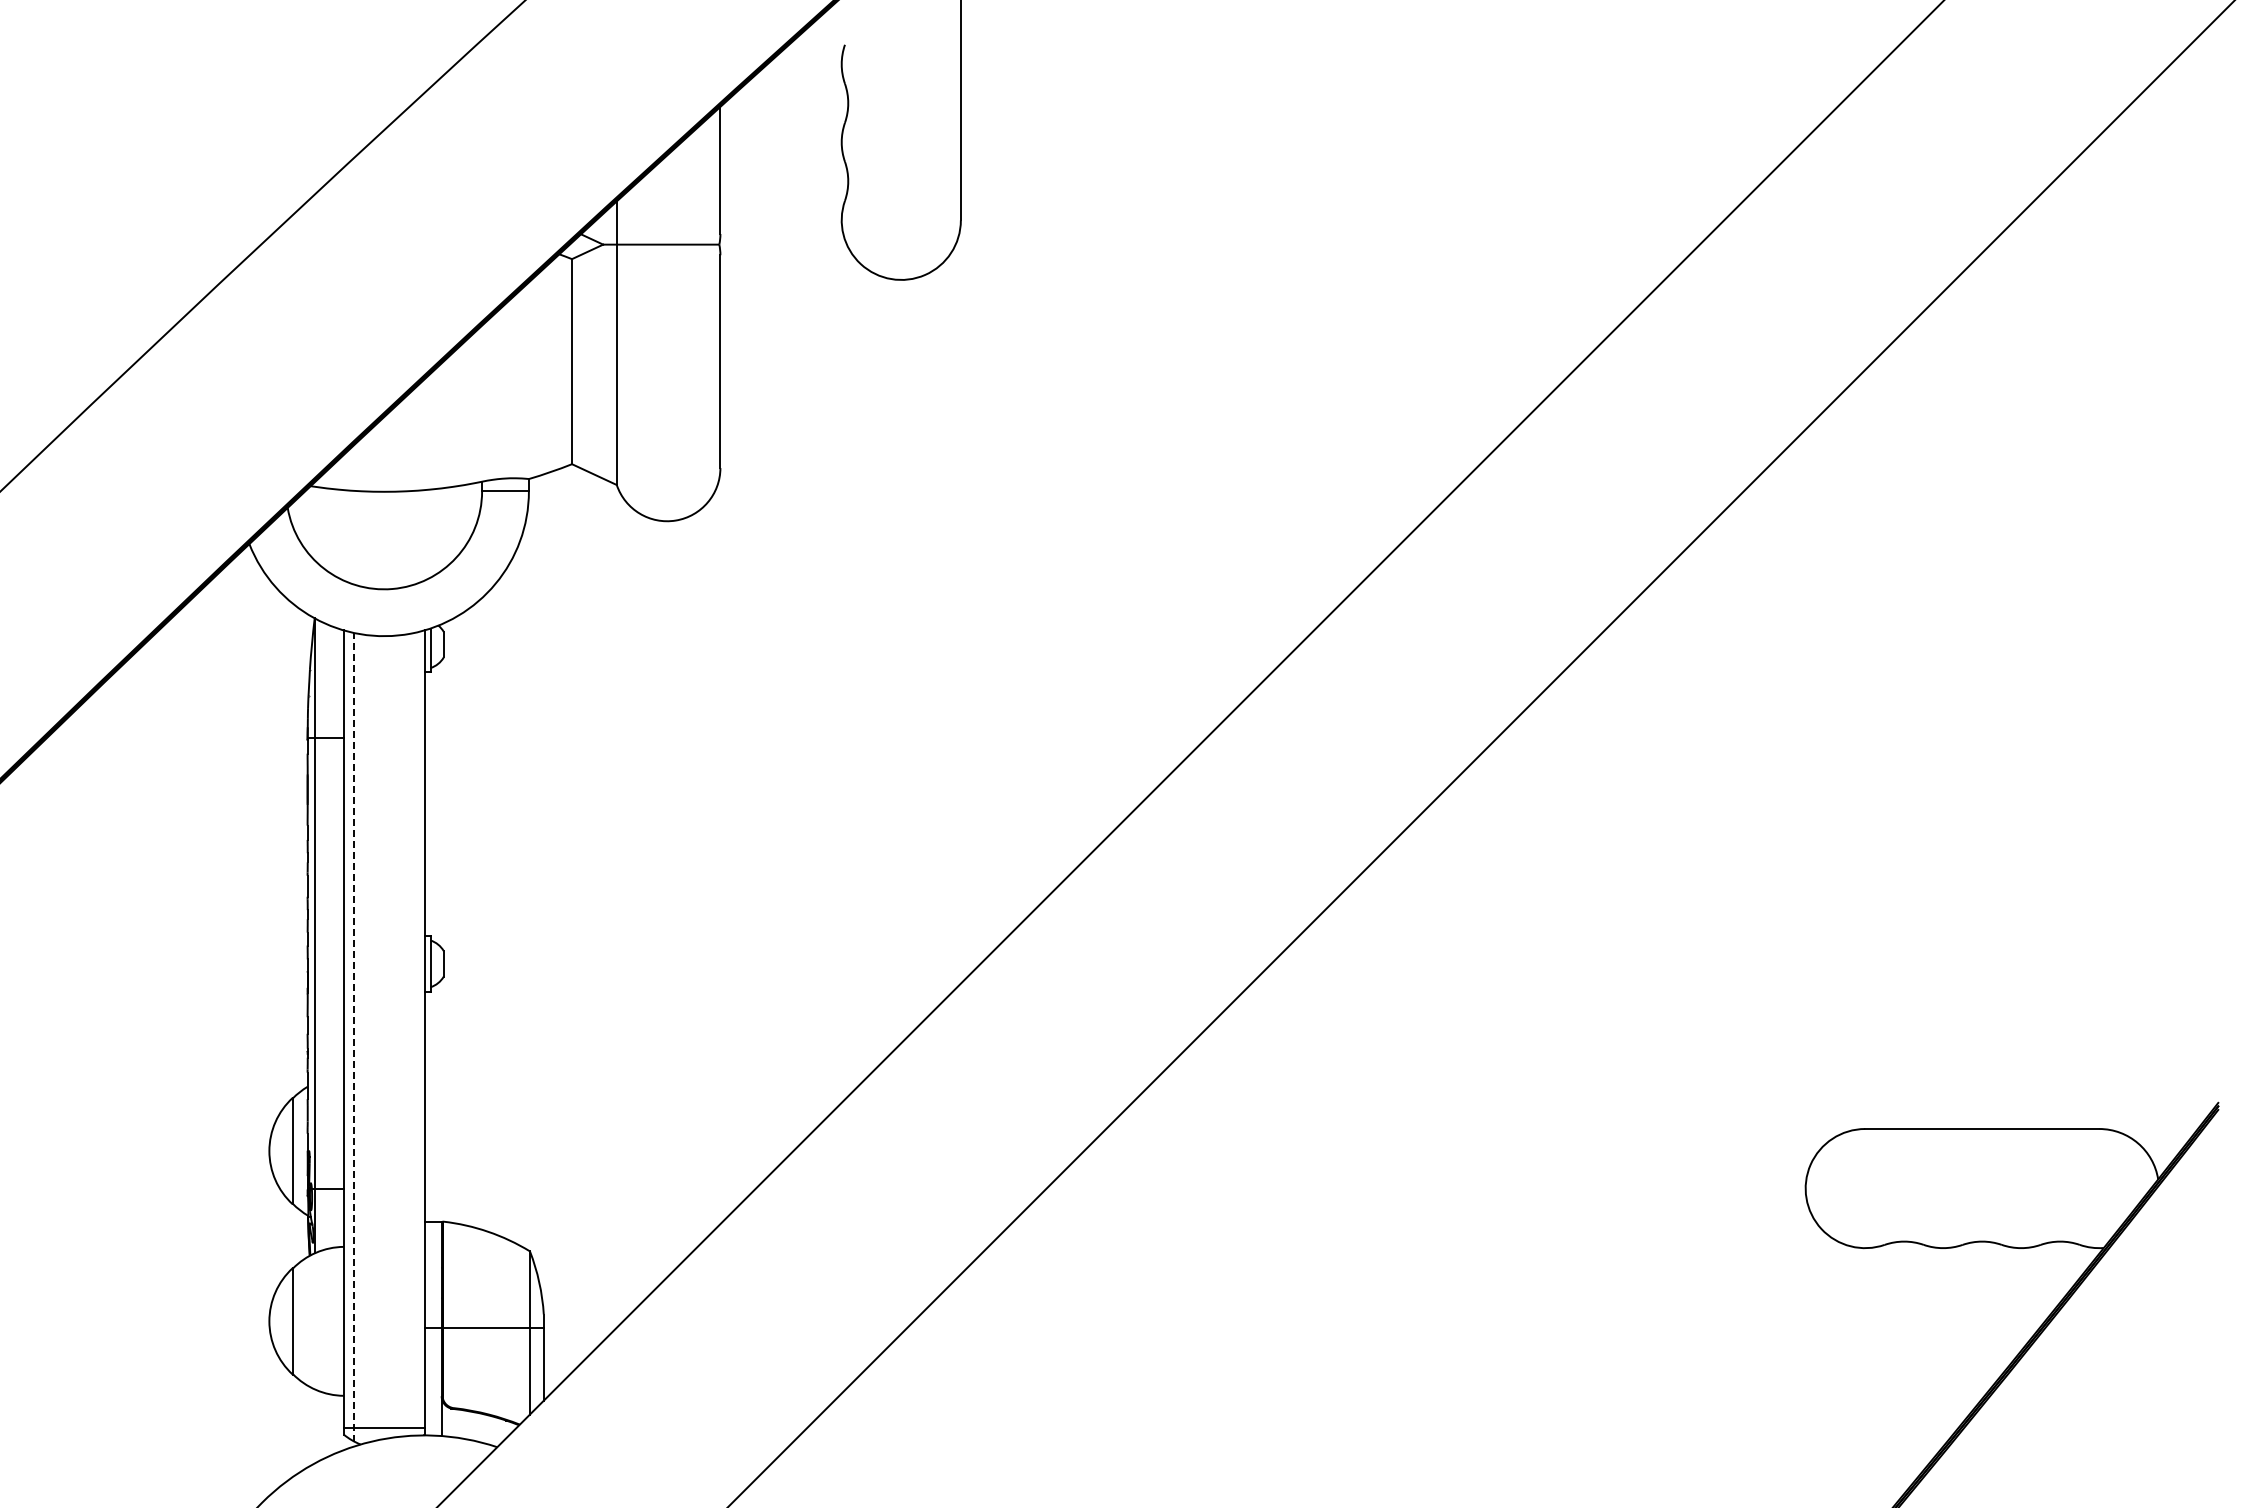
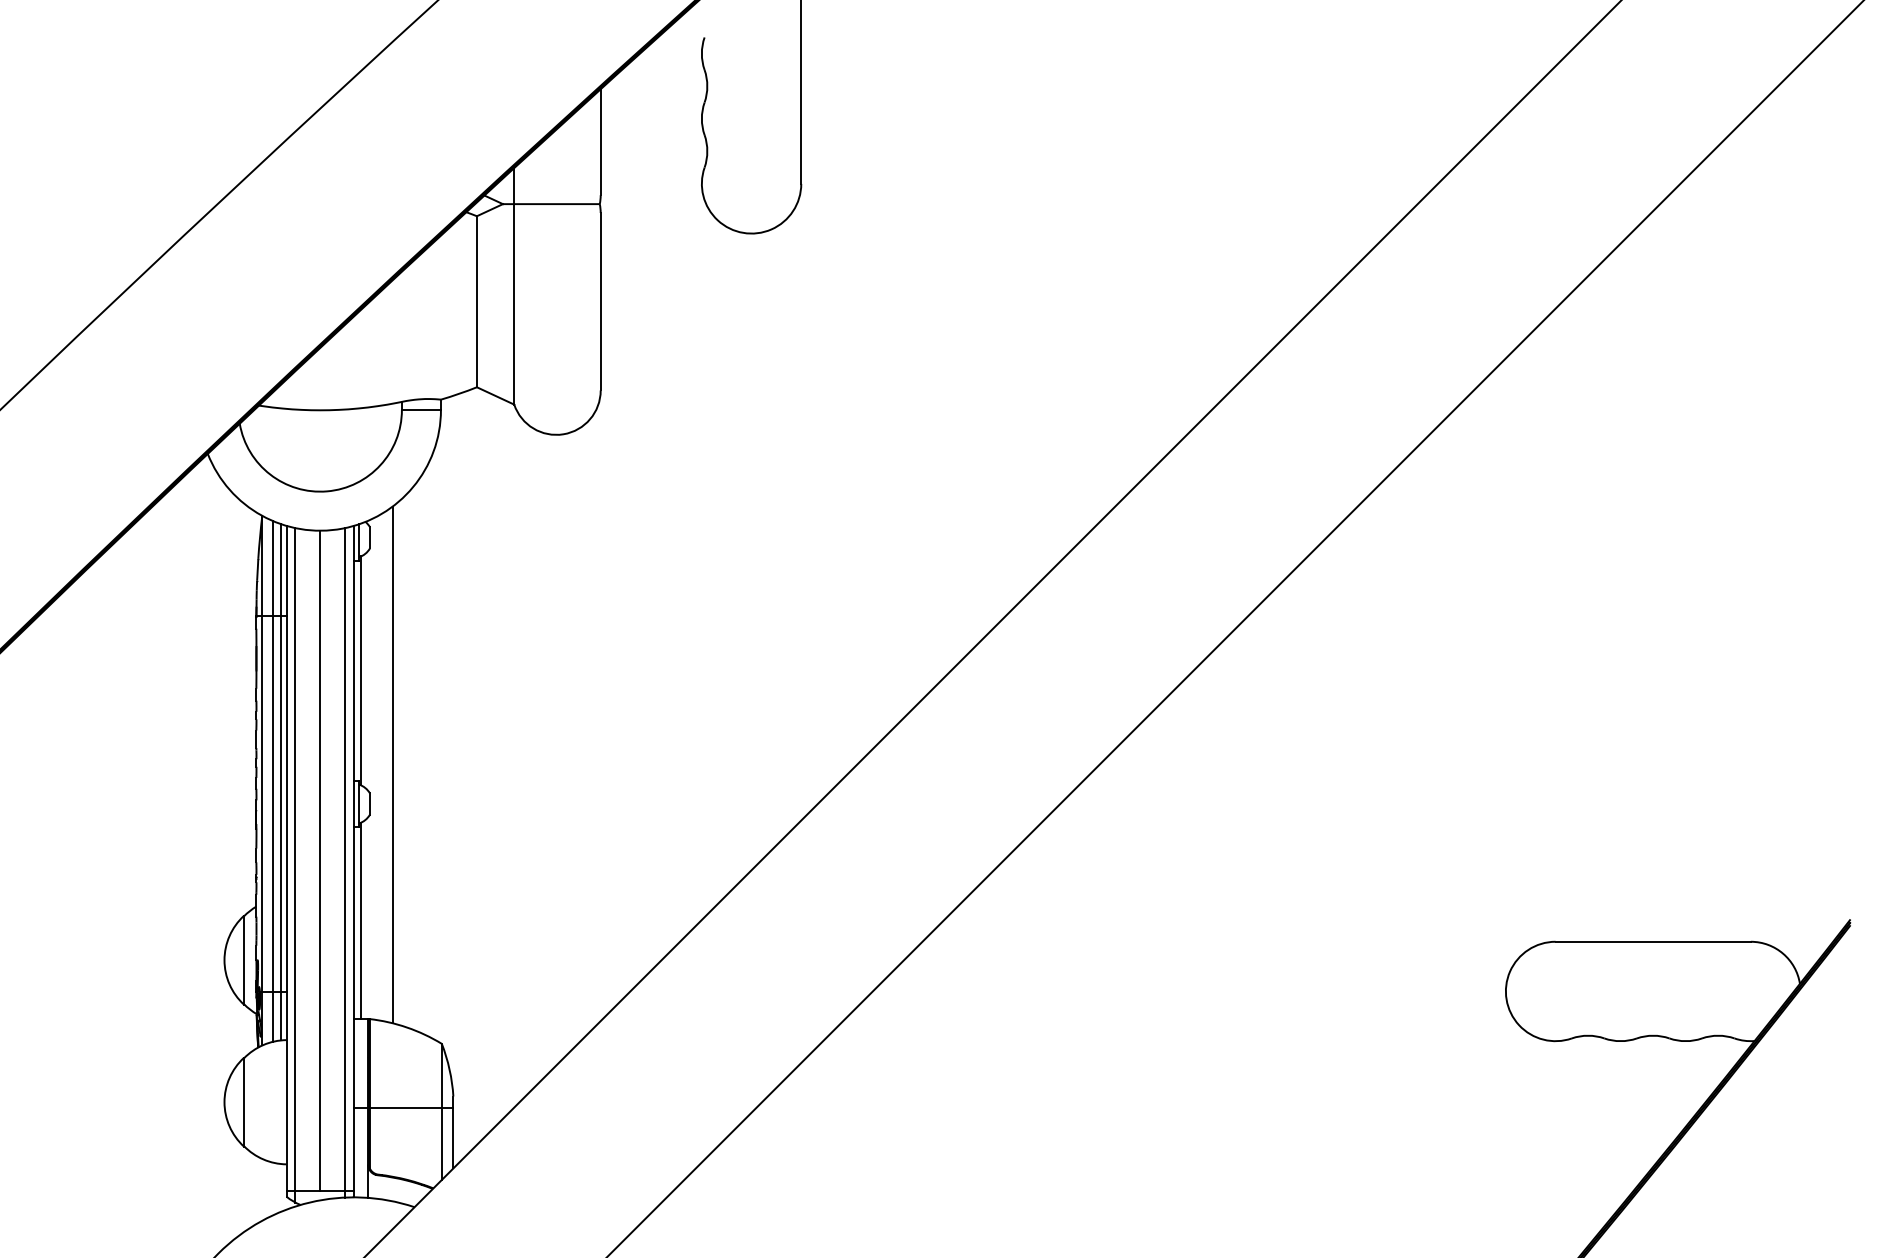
line: (433, 804) -> (361, 671), added
line: (471, 916) -> (393, 764), added
line: (327, 936) -> (272, 781), added
line: (337, 937) -> (281, 782), added
line: (384, 1031) -> (320, 860), added
line: (414, 1034) -> (345, 862), added
line: (354, 1036) -> (295, 864), dashed -> solid
line: (433, 1103) -> (361, 920), added

